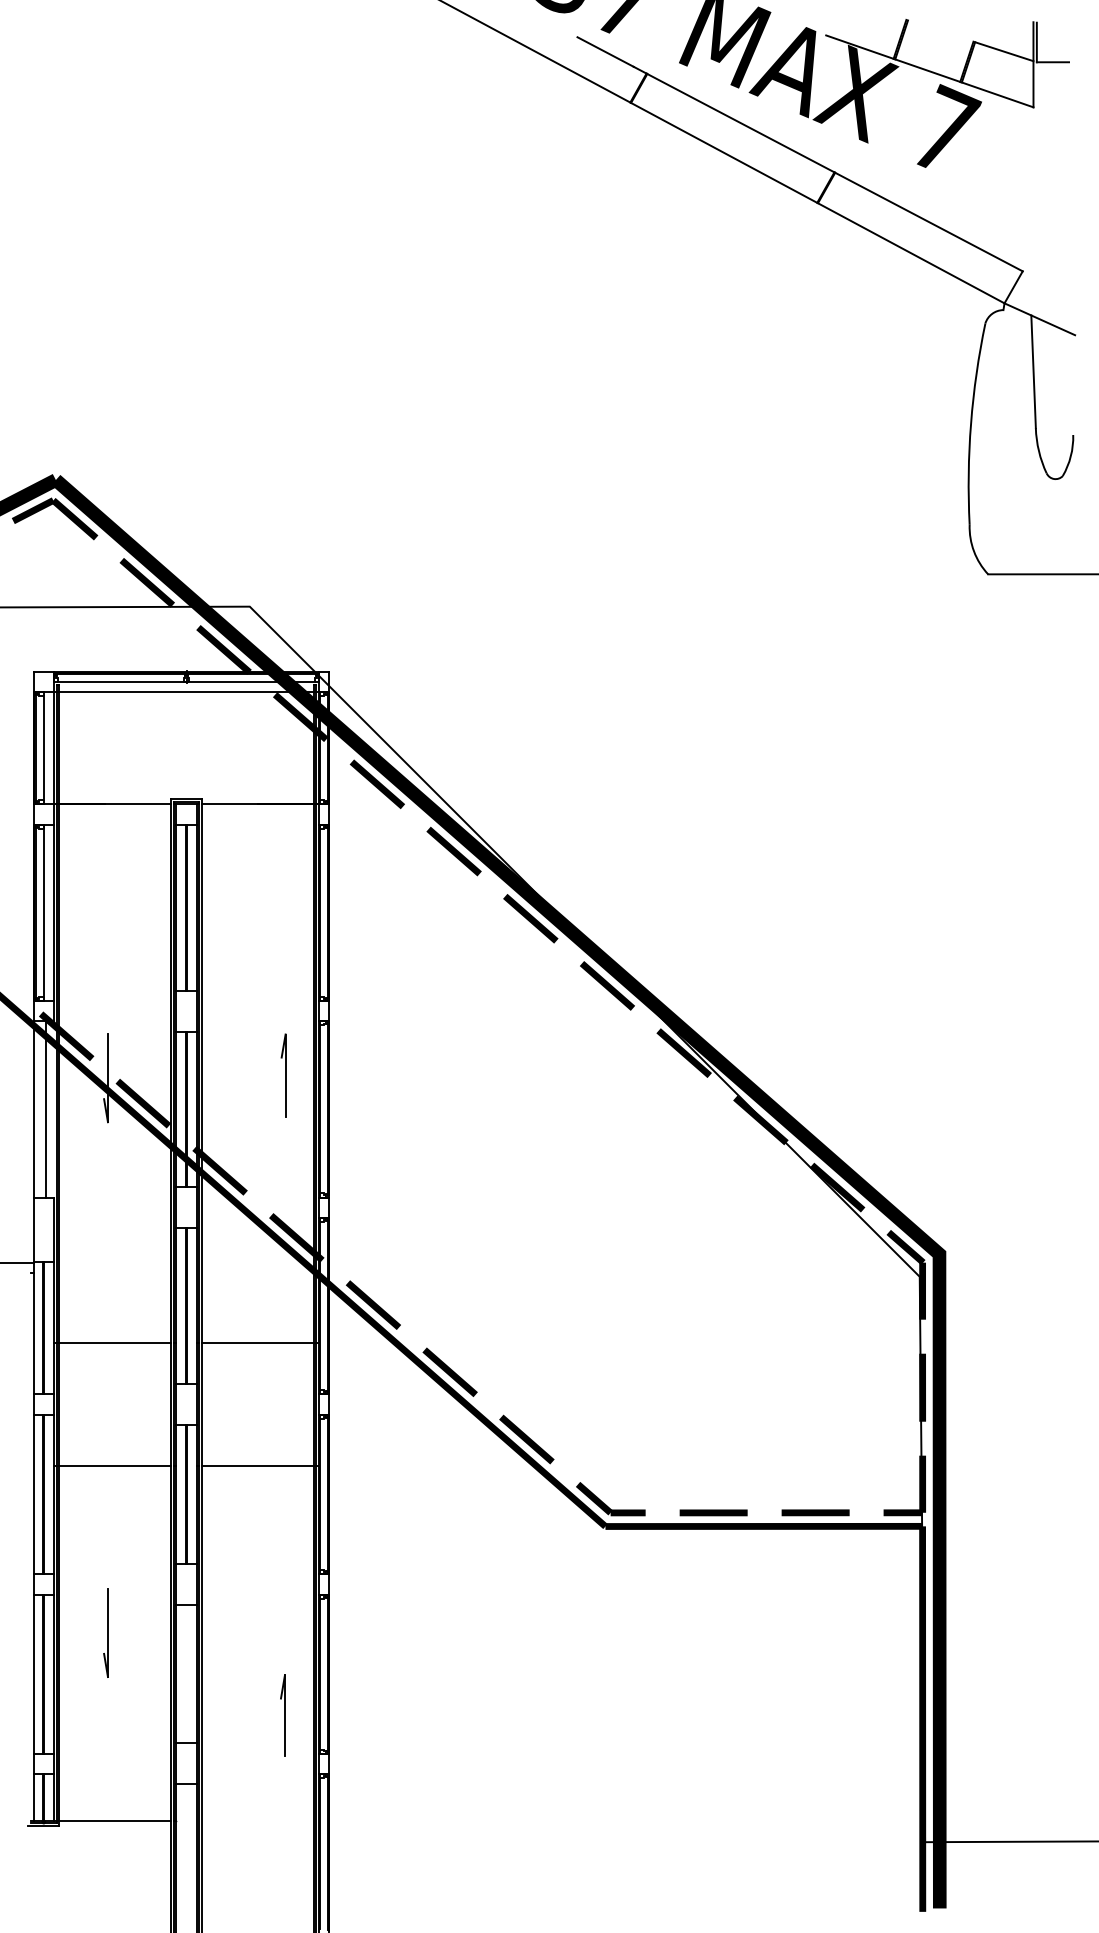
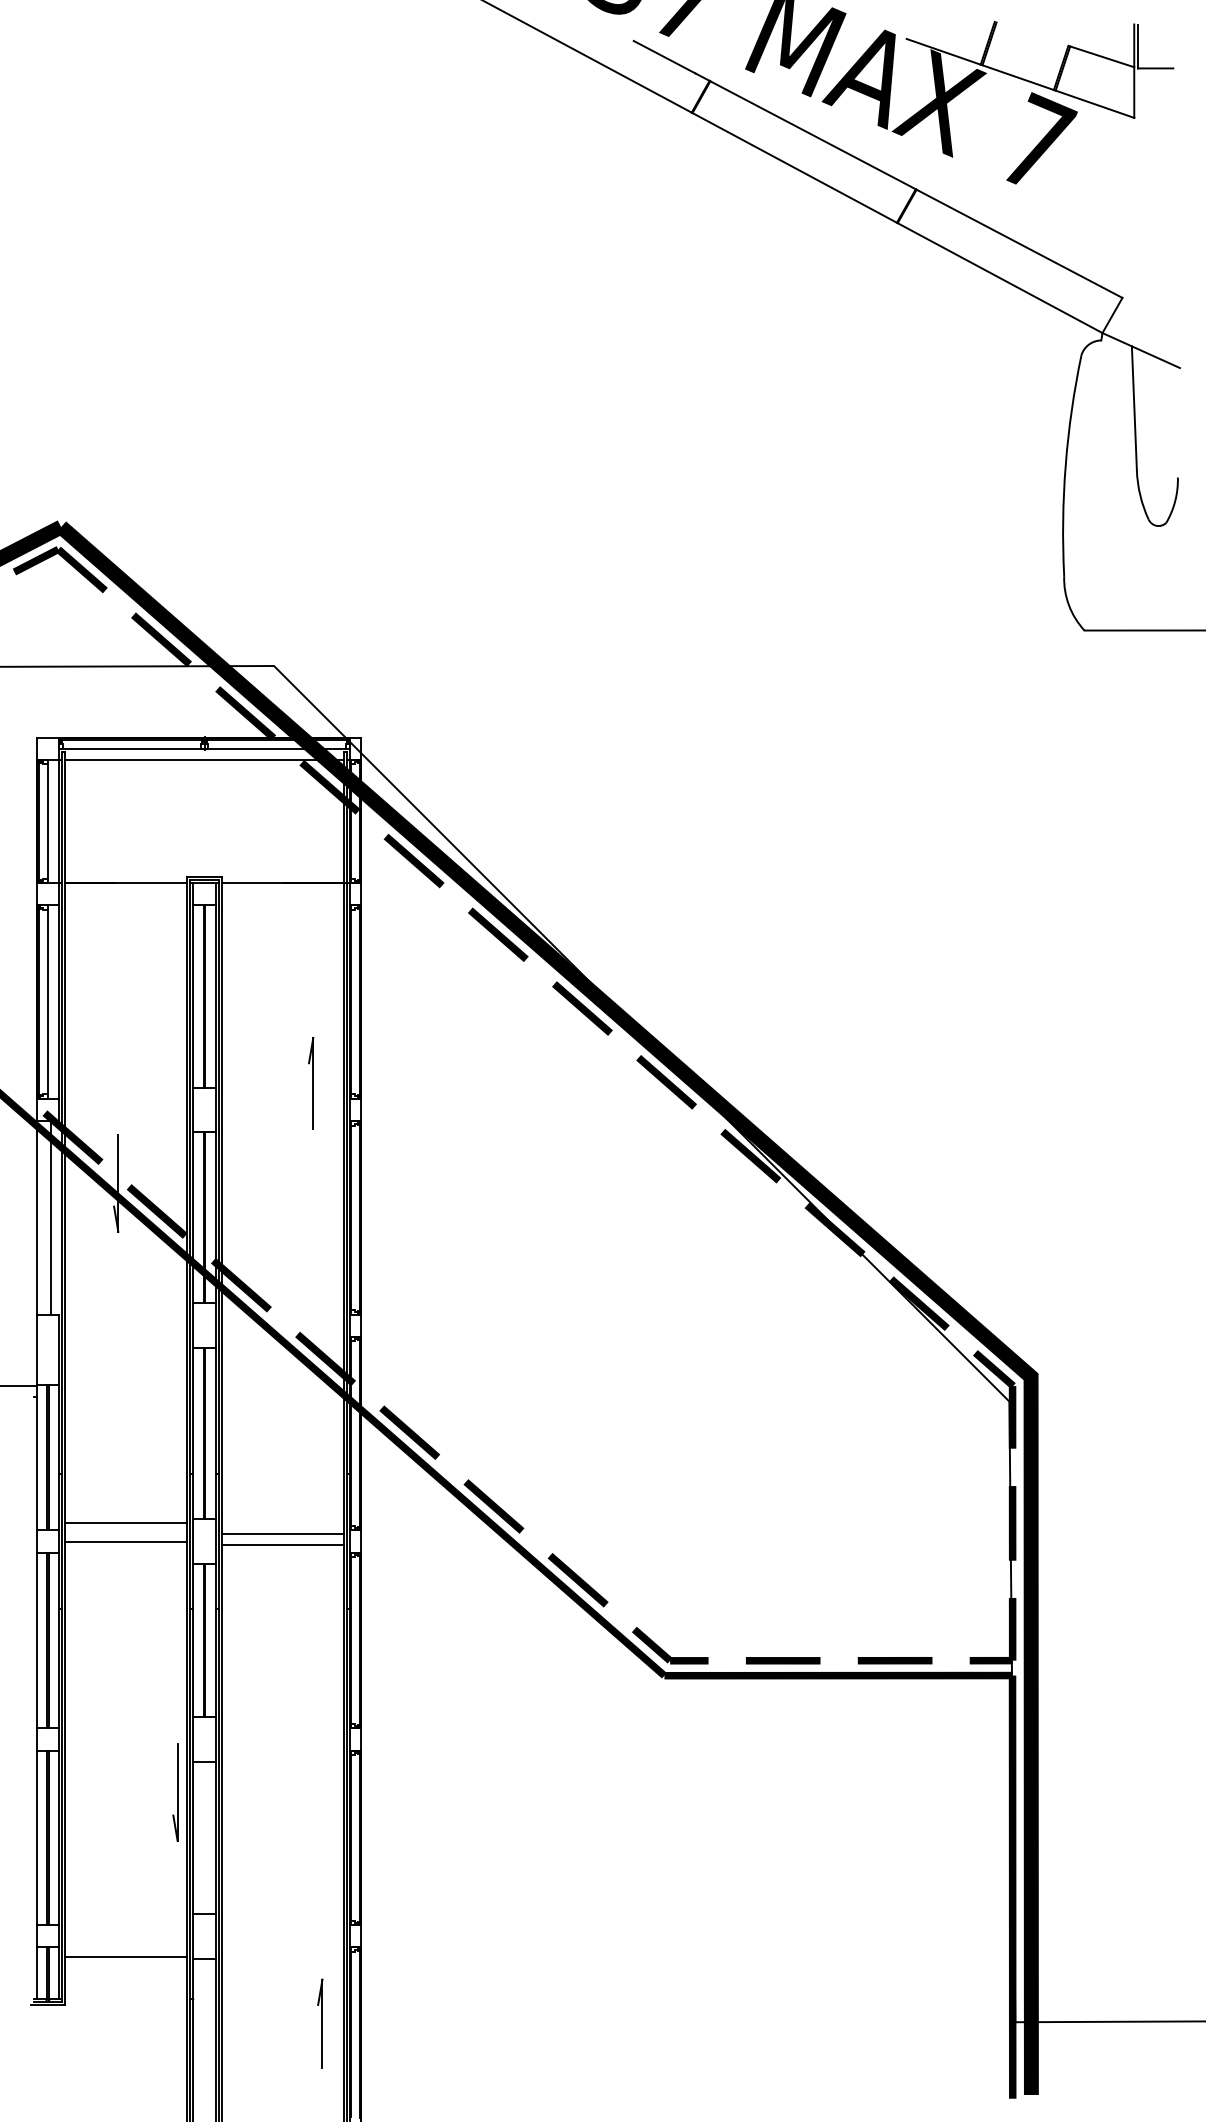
part: (283, 1075) -> (311, 1082), moved
line: (114, 1343) -> (125, 1523), moved
line: (257, 1343) -> (282, 1534), moved
line: (114, 1465) -> (125, 1541), moved
line: (257, 1465) -> (282, 1545), moved
part: (105, 1632) -> (174, 1792), moved
part: (282, 1715) -> (319, 2023), moved
line: (114, 1820) -> (125, 1956), moved

